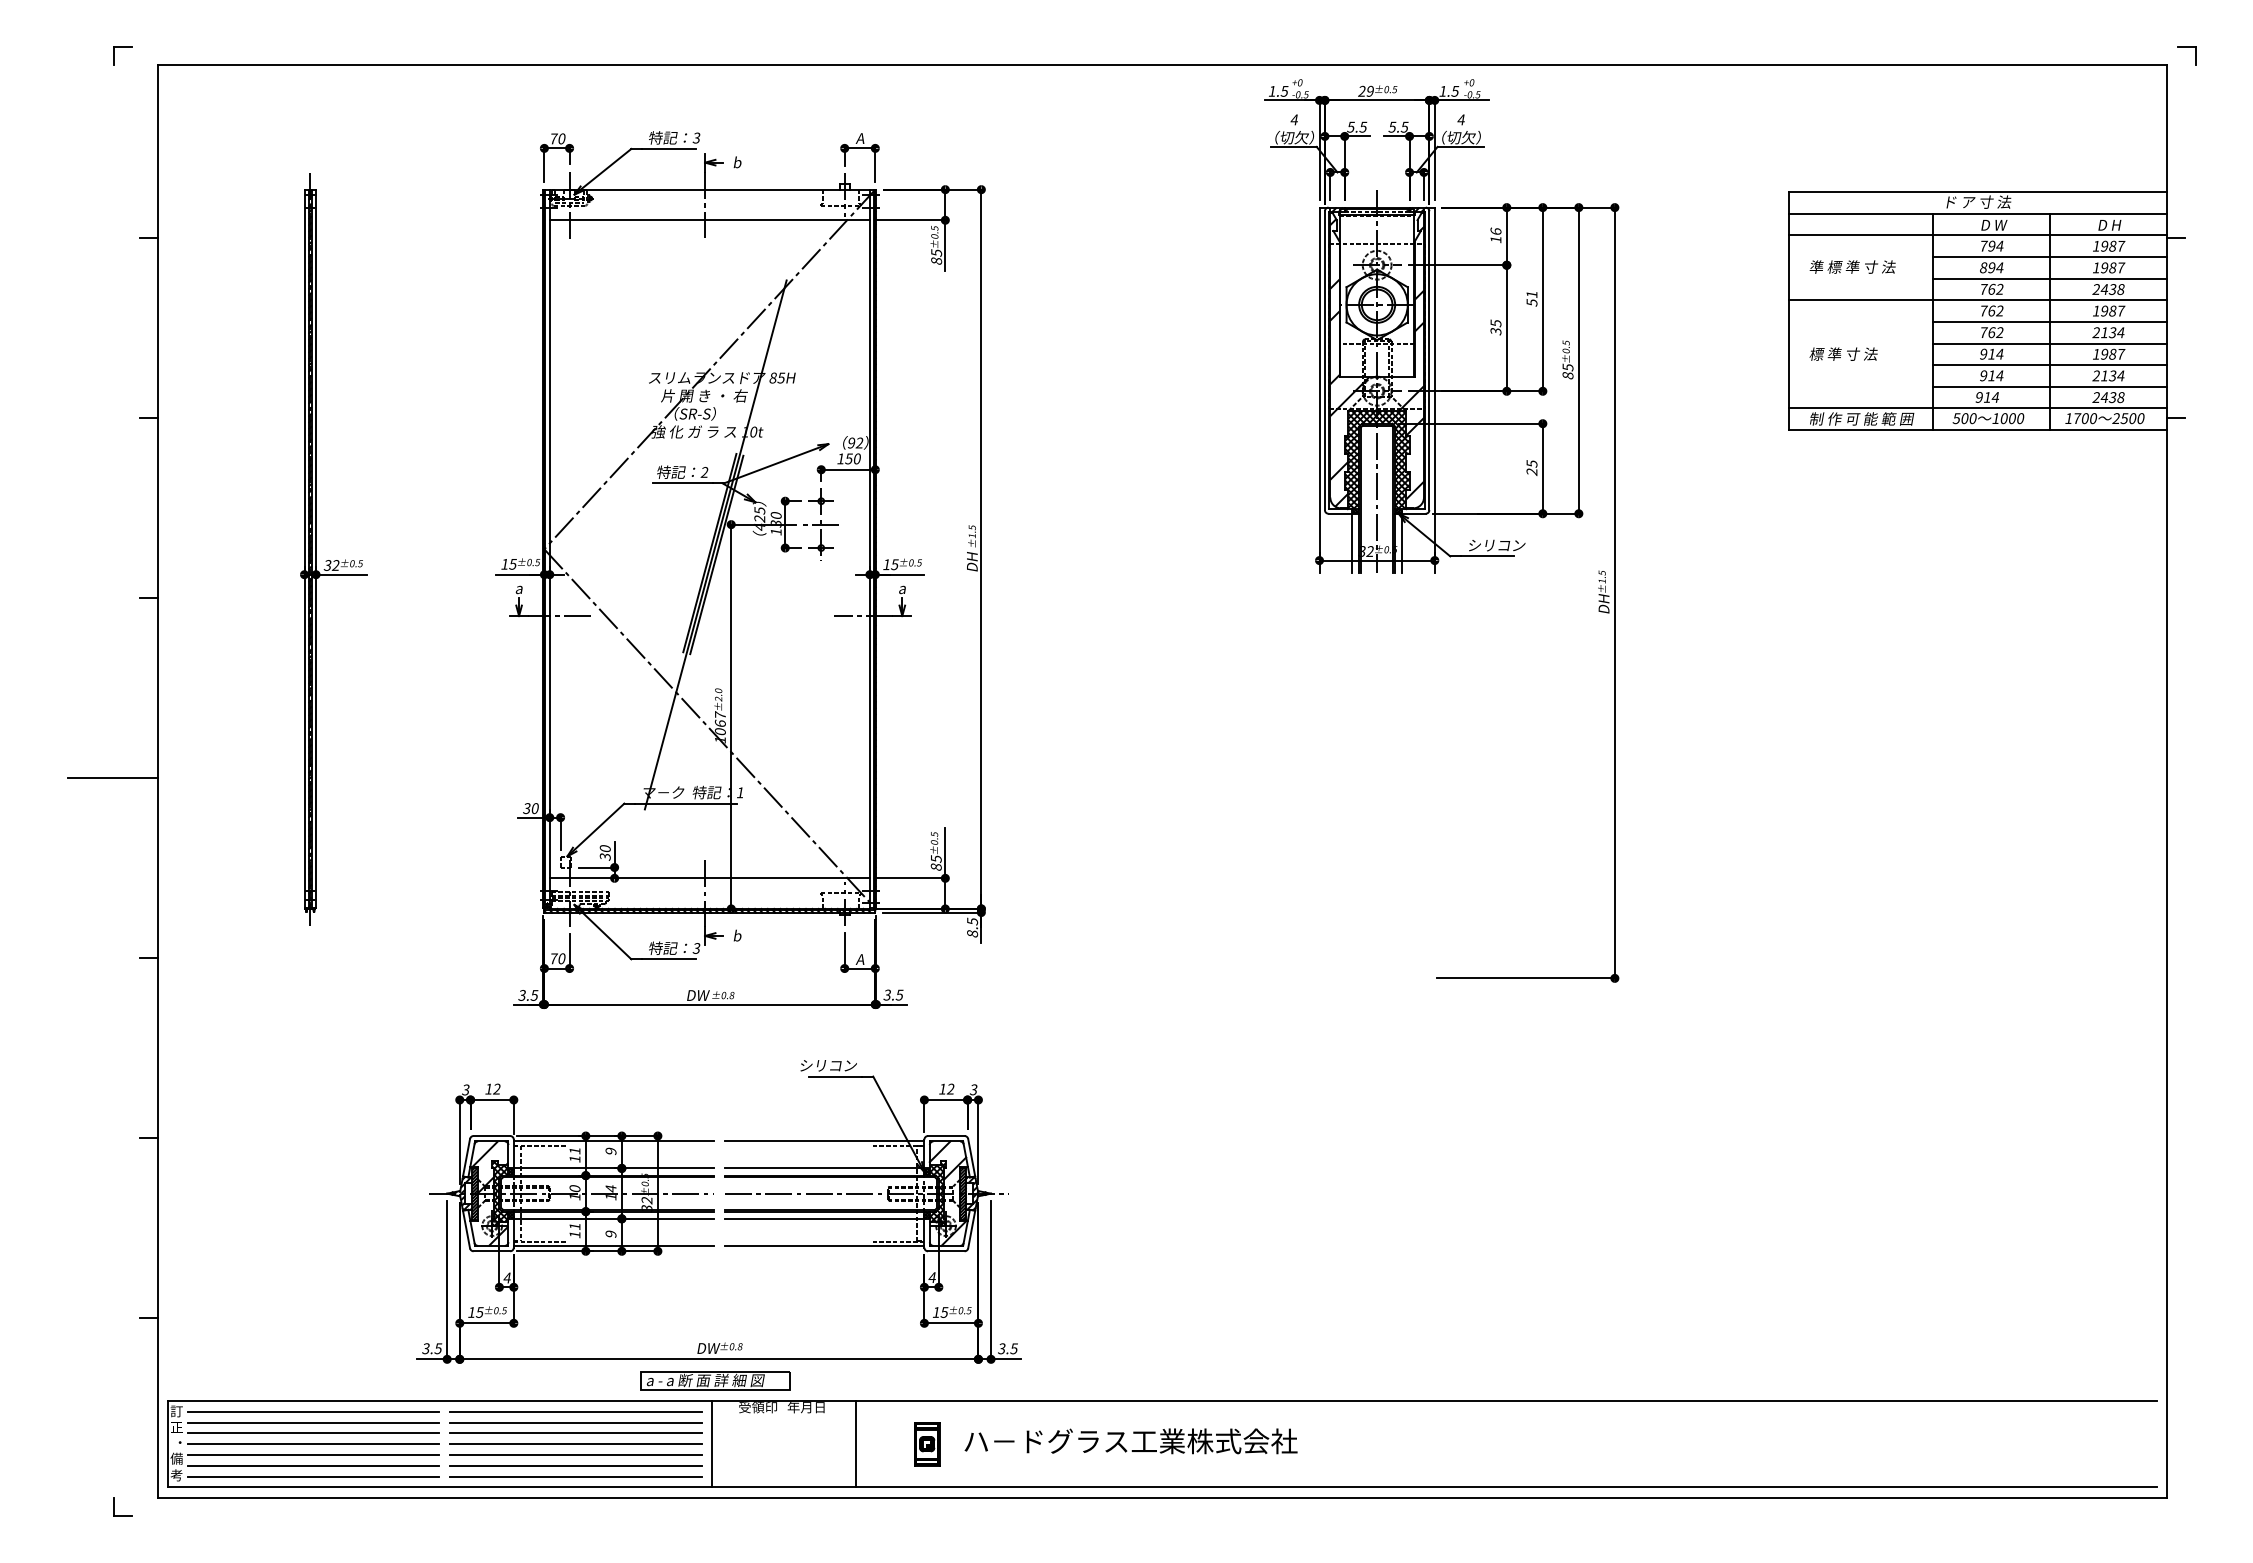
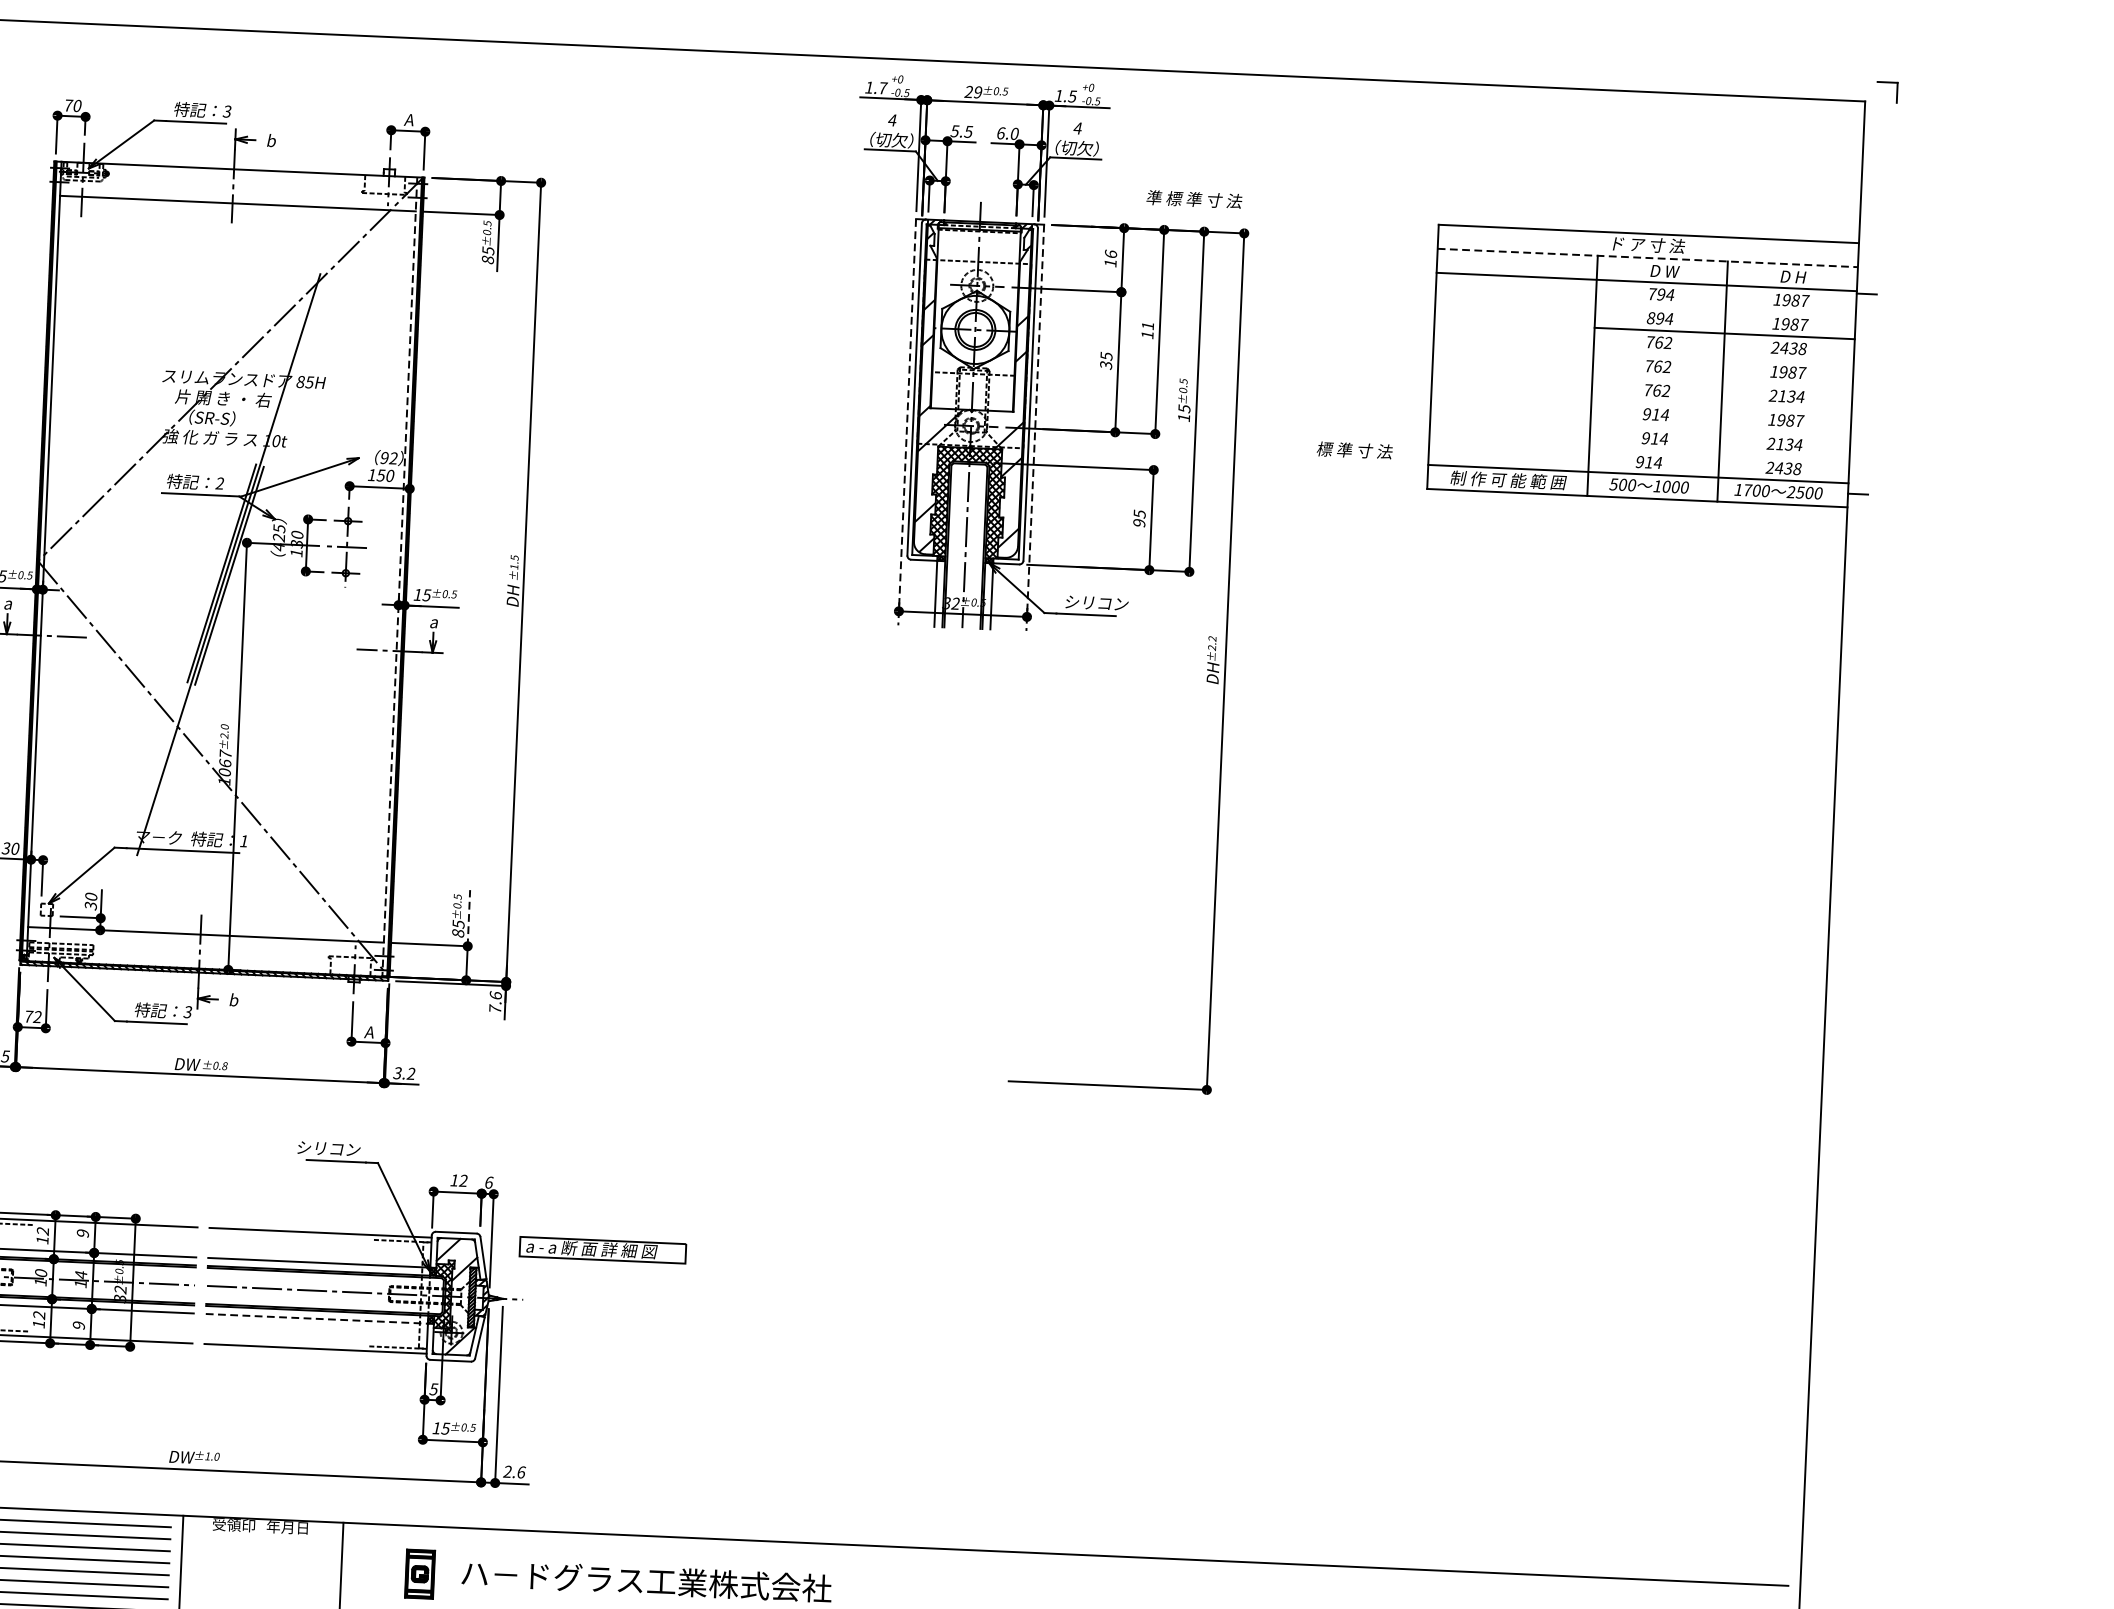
text: (1284, 91) -> (882, 88), 1.5 -> 1.7
text: (1398, 126) -> (1007, 132), 5.5 -> 6.0
line: (1978, 213) -> (1648, 257), solid -> dashed
line: (2050, 257) -> (1725, 310), removed
text: (1852, 266) -> (1194, 198), moved
line: (1978, 300) -> (1643, 354), removed
text: (1531, 302) -> (1147, 334), 51 -> 11
line: (2050, 321) -> (1722, 381), removed
line: (2050, 343) -> (1721, 405), removed
text: (1843, 353) -> (1354, 449), moved
line: (2050, 365) -> (1720, 430), removed
text: (1567, 375) -> (1183, 417), 85 -> 15
line: (2050, 386) -> (1719, 453), removed
line: (1319, 390) -> (907, 422), solid -> dashed
line: (1434, 390) -> (1034, 427), solid -> dashed
text: (1532, 471) -> (1139, 522), 25 -> 95
line: (869, 549) -> (399, 577), solid -> dashed
text: (1601, 576) -> (1211, 642), ±1.5 -> ±2.2
line: (945, 852) -> (469, 917), solid -> dashed
text: (972, 927) -> (495, 1002), 8.5 -> 7.6
text: (561, 958) -> (37, 1016), 70 -> 72
text: (899, 994) -> (411, 1073), 3.5 -> 3.2
text: (973, 1089) -> (488, 1182), 3 -> 6
text: (574, 1150) -> (42, 1230), 11 -> 12
line: (824, 1218) -> (316, 1318), solid -> dashed
text: (574, 1226) -> (38, 1315), 11 -> 12
text: (932, 1277) -> (434, 1389), 4 -> 5
text: (735, 1346) -> (211, 1456), ±0.8 -> ±1.0
text: (1008, 1348) -> (515, 1471), 3.5 -> 2.6
part: (715, 1380) -> (602, 1249), moved

